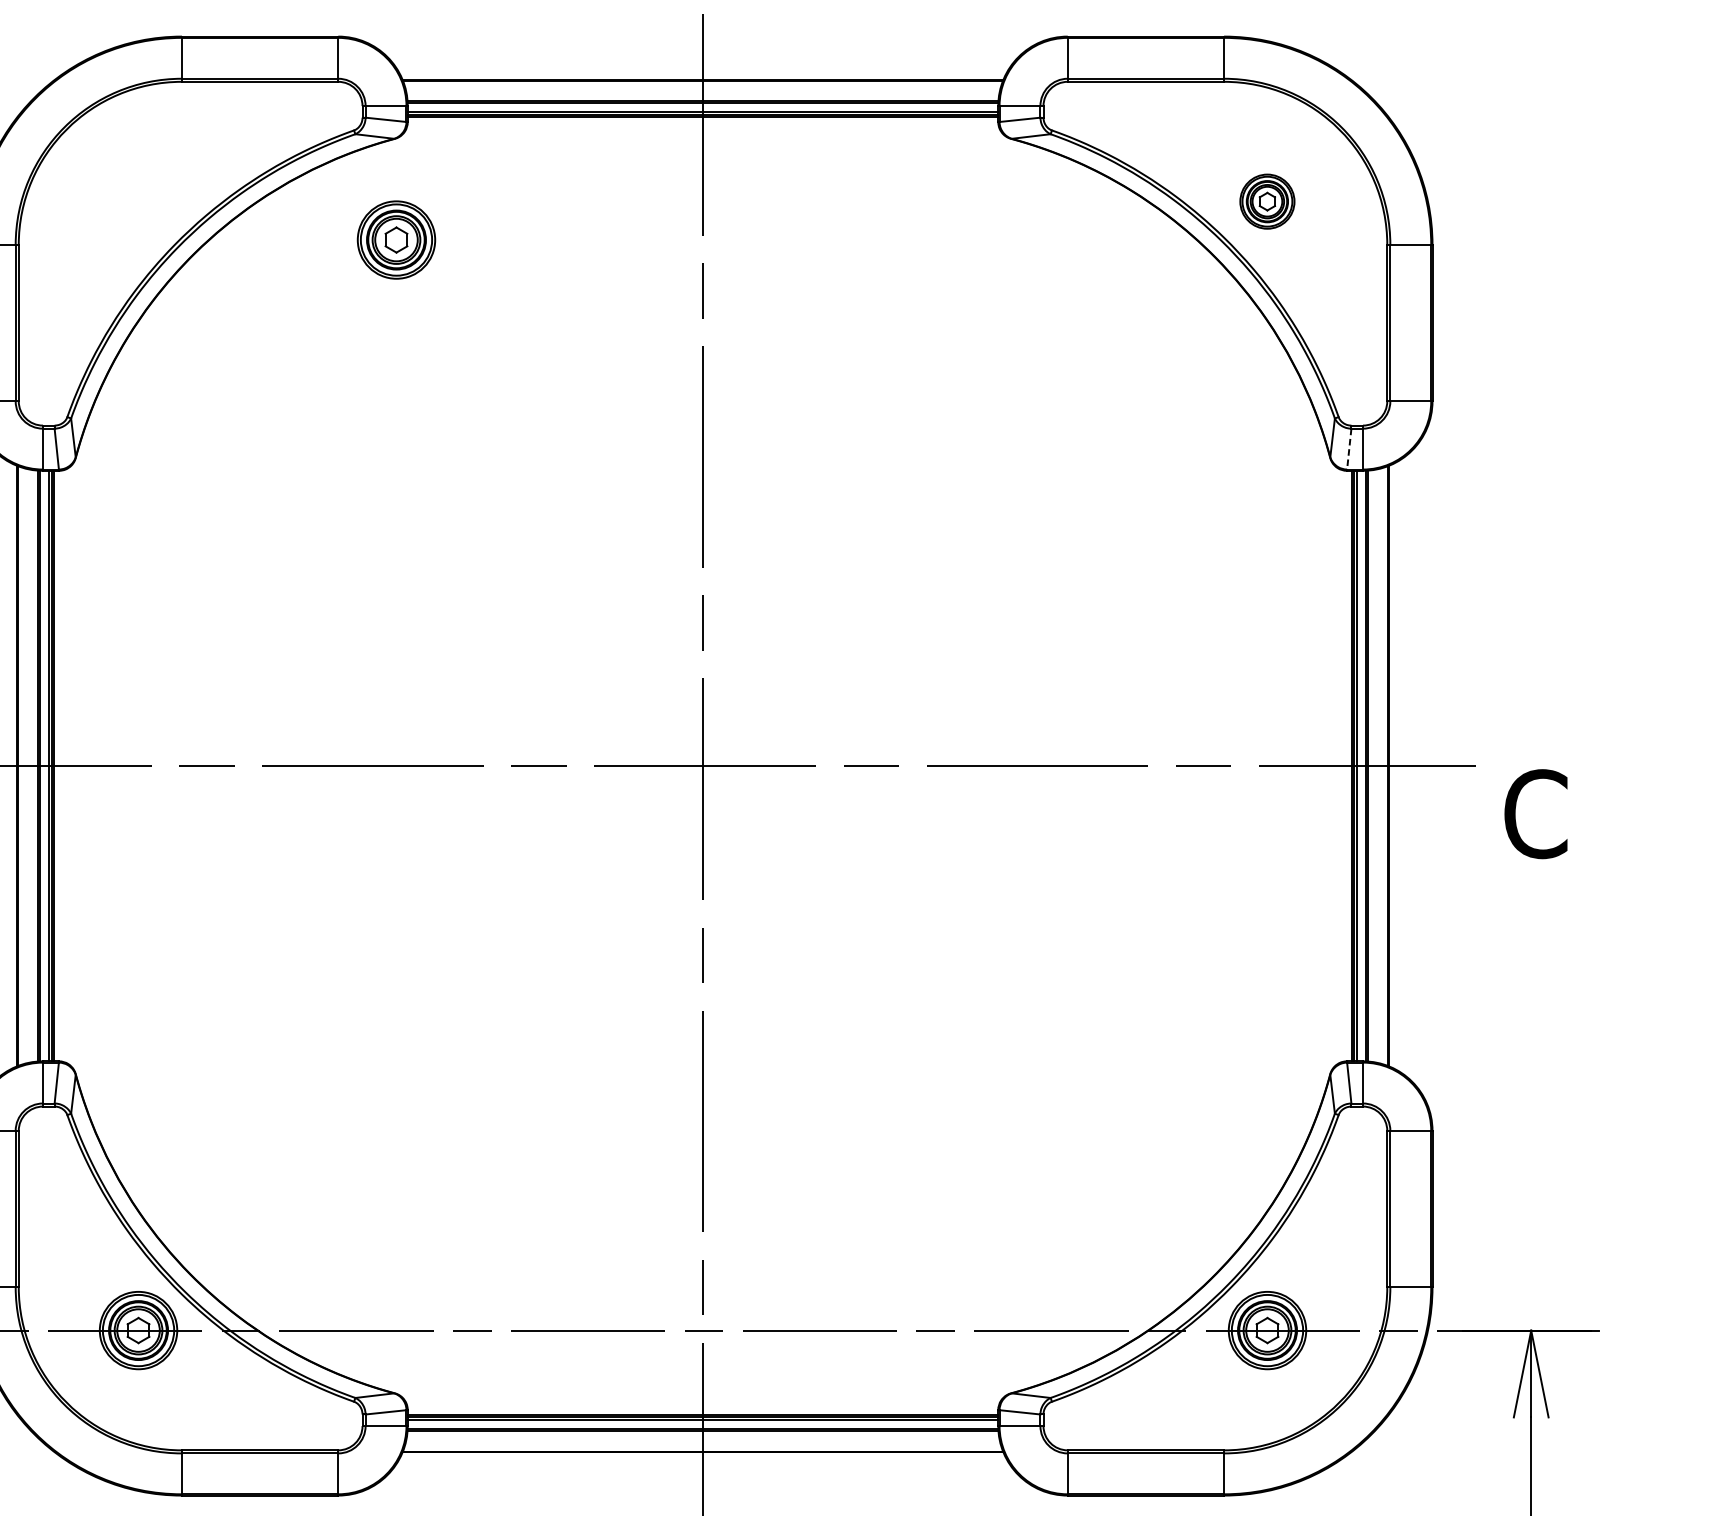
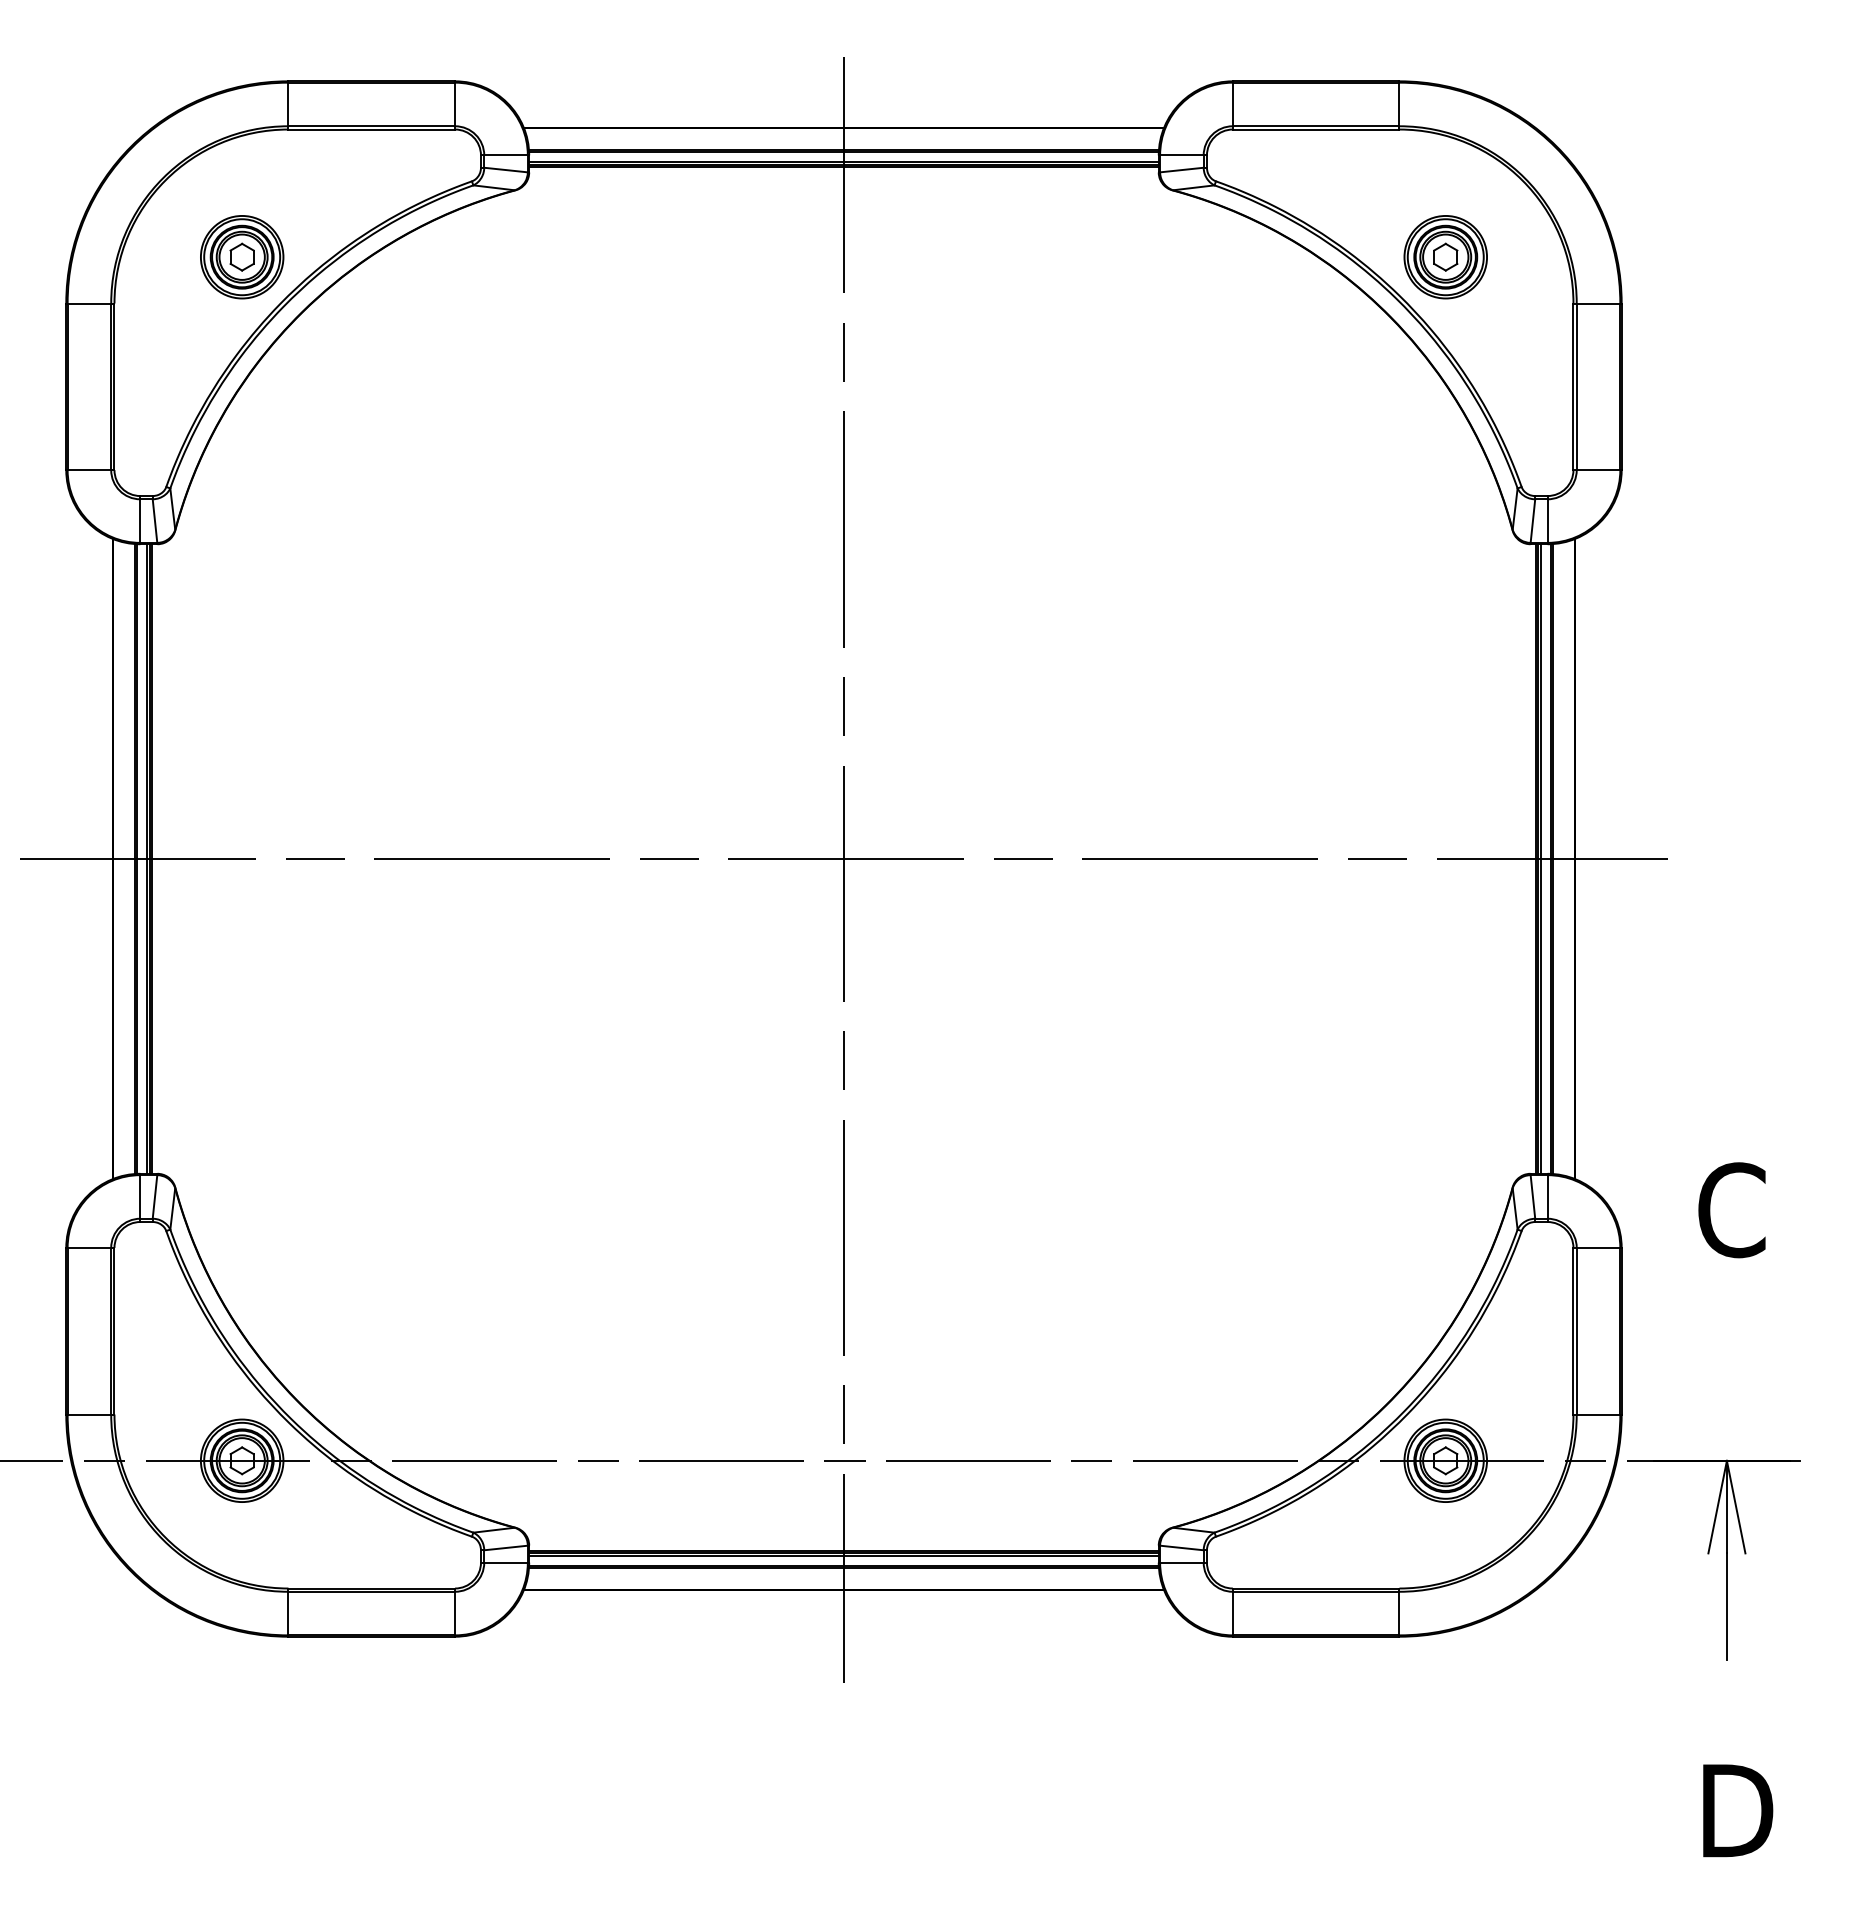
part: (1267, 201) -> (1445, 257), size x1.43
part: (396, 240) -> (242, 257), moved
line: (1348, 449) -> (1532, 521), dashed -> solid
text: (1535, 814) -> (1731, 1210), moved

